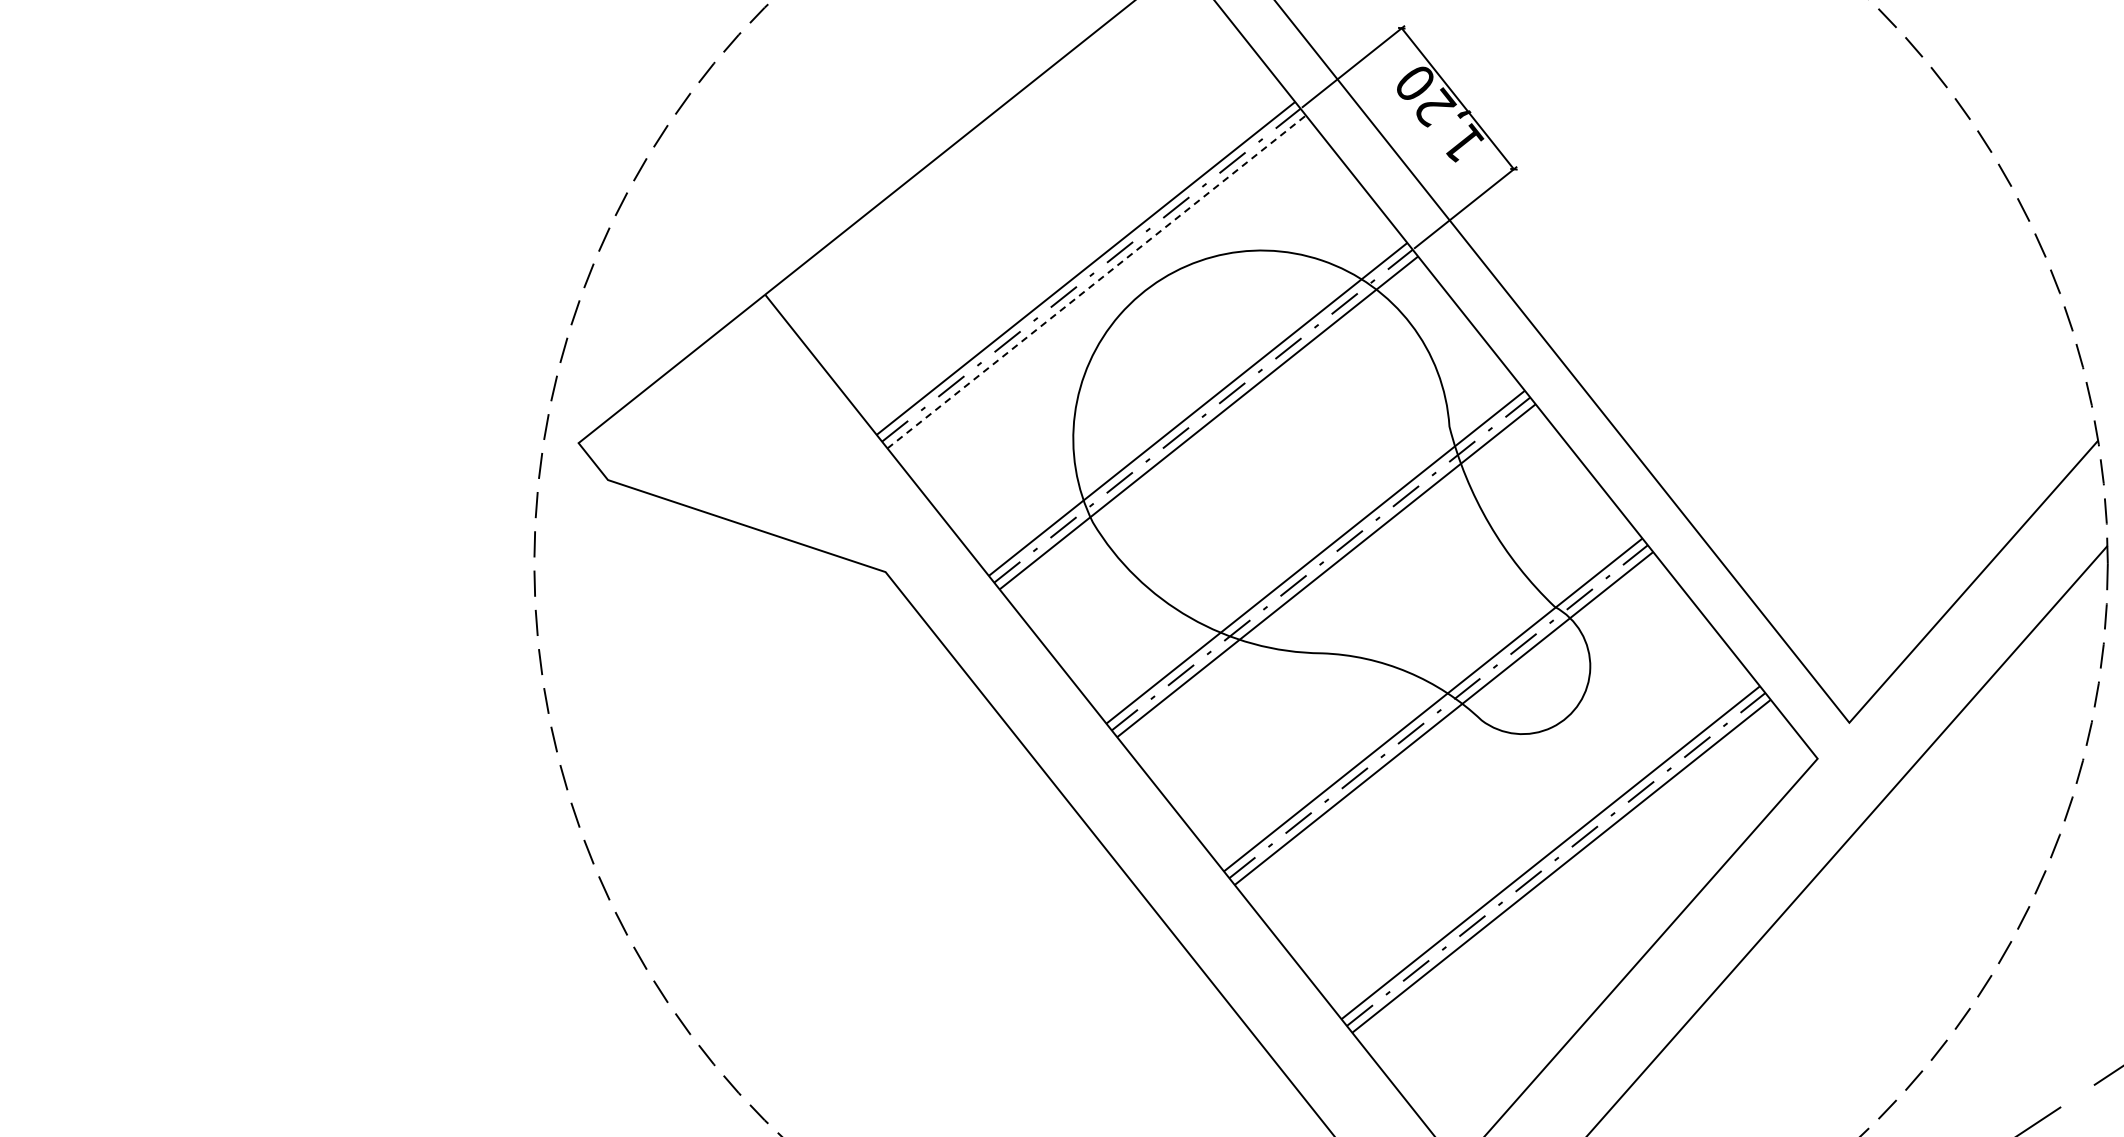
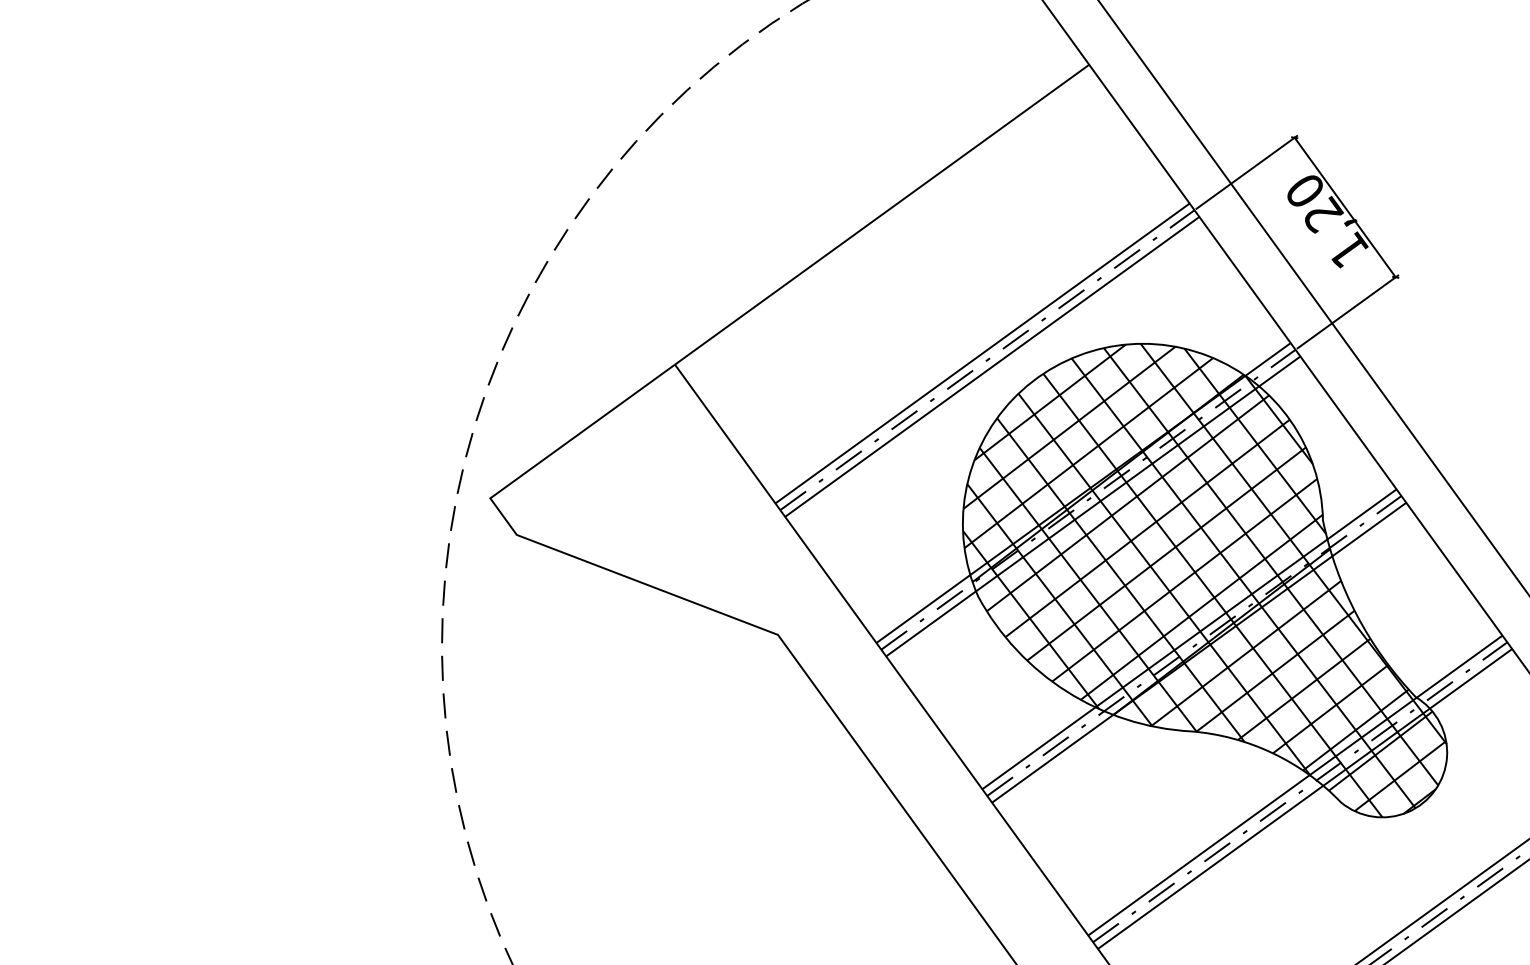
line: (1097, 281) -> (993, 366), dashed -> solid
hatch: (1331, 492) -> (1207, 578), added

